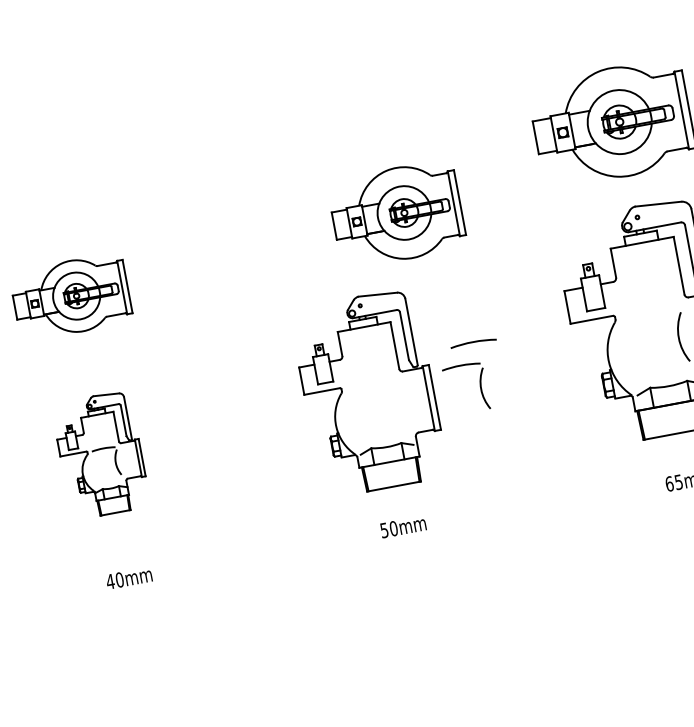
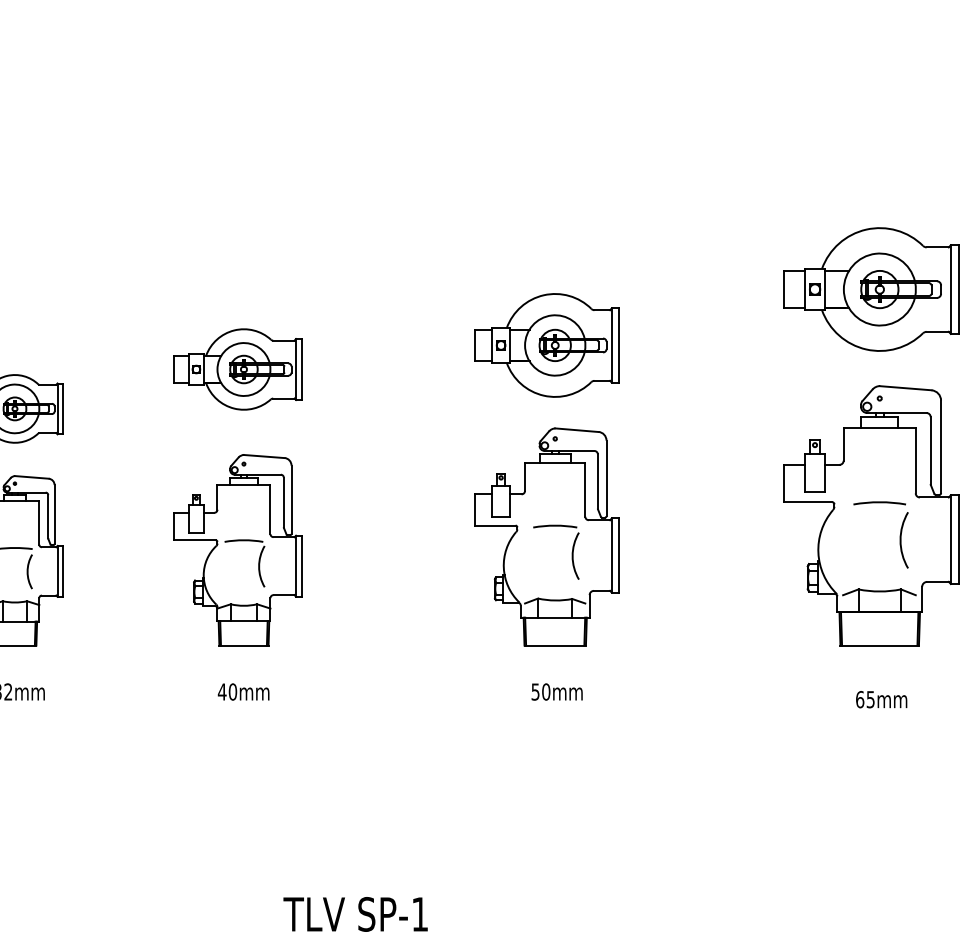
part: (396, 214) -> (546, 345), moved
arc: (473, 343) -> (879, 503), moved
part: (479, 386) -> (571, 552), moved
part: (100, 455) -> (237, 550), size x1.43

